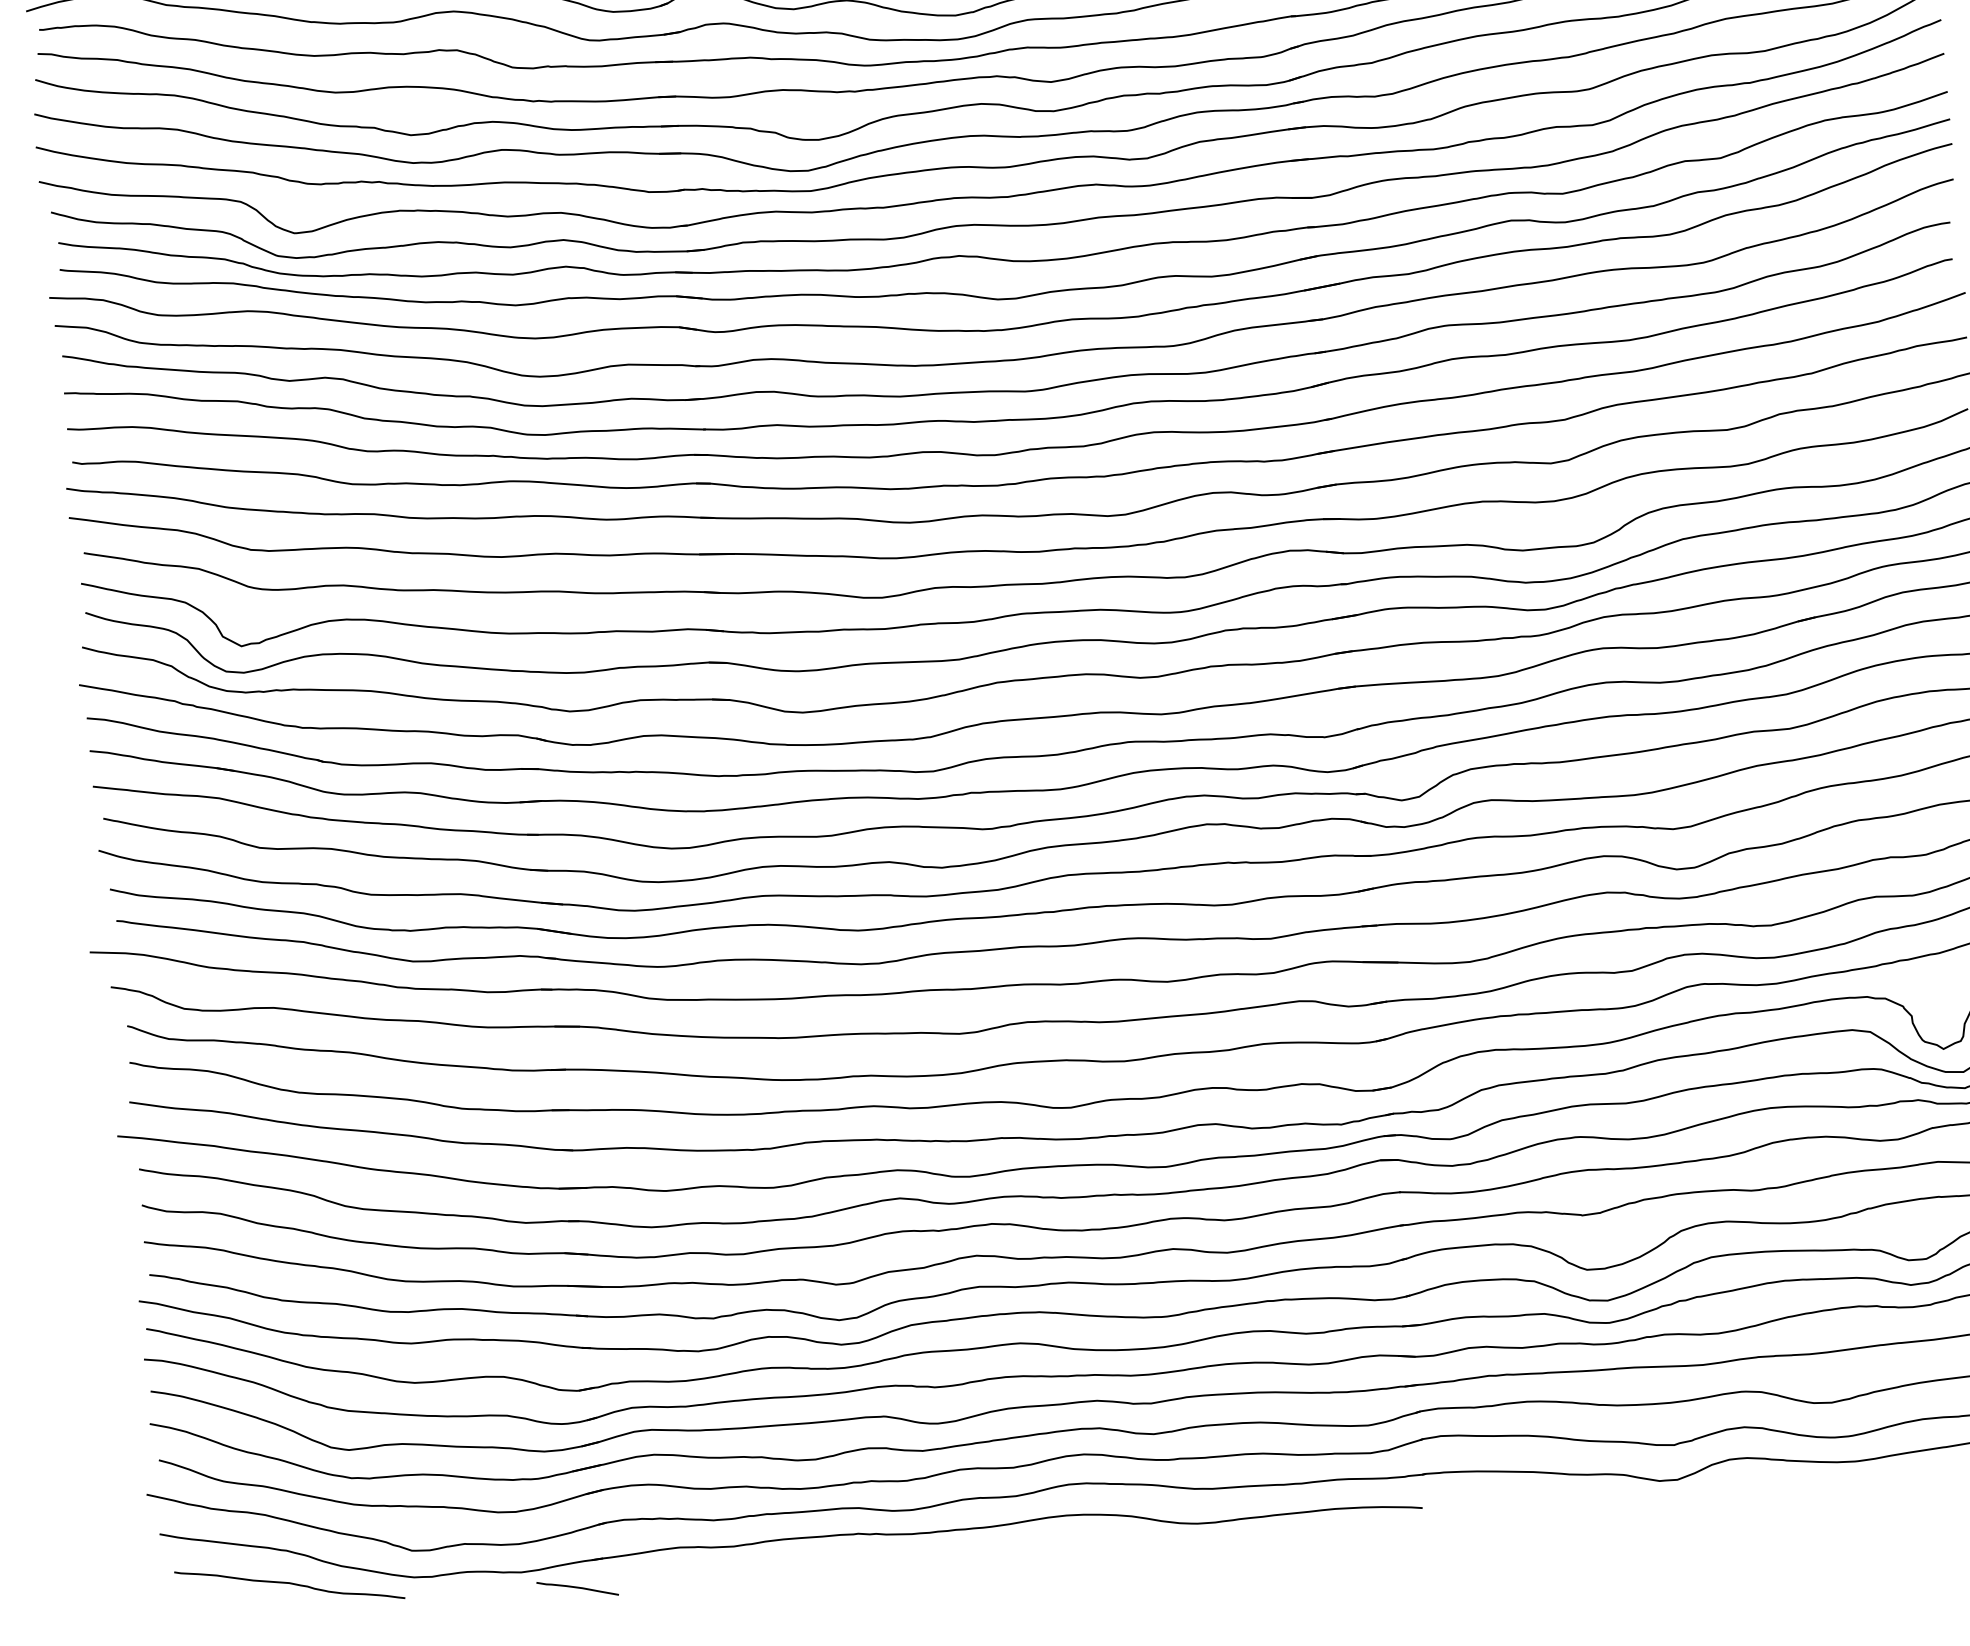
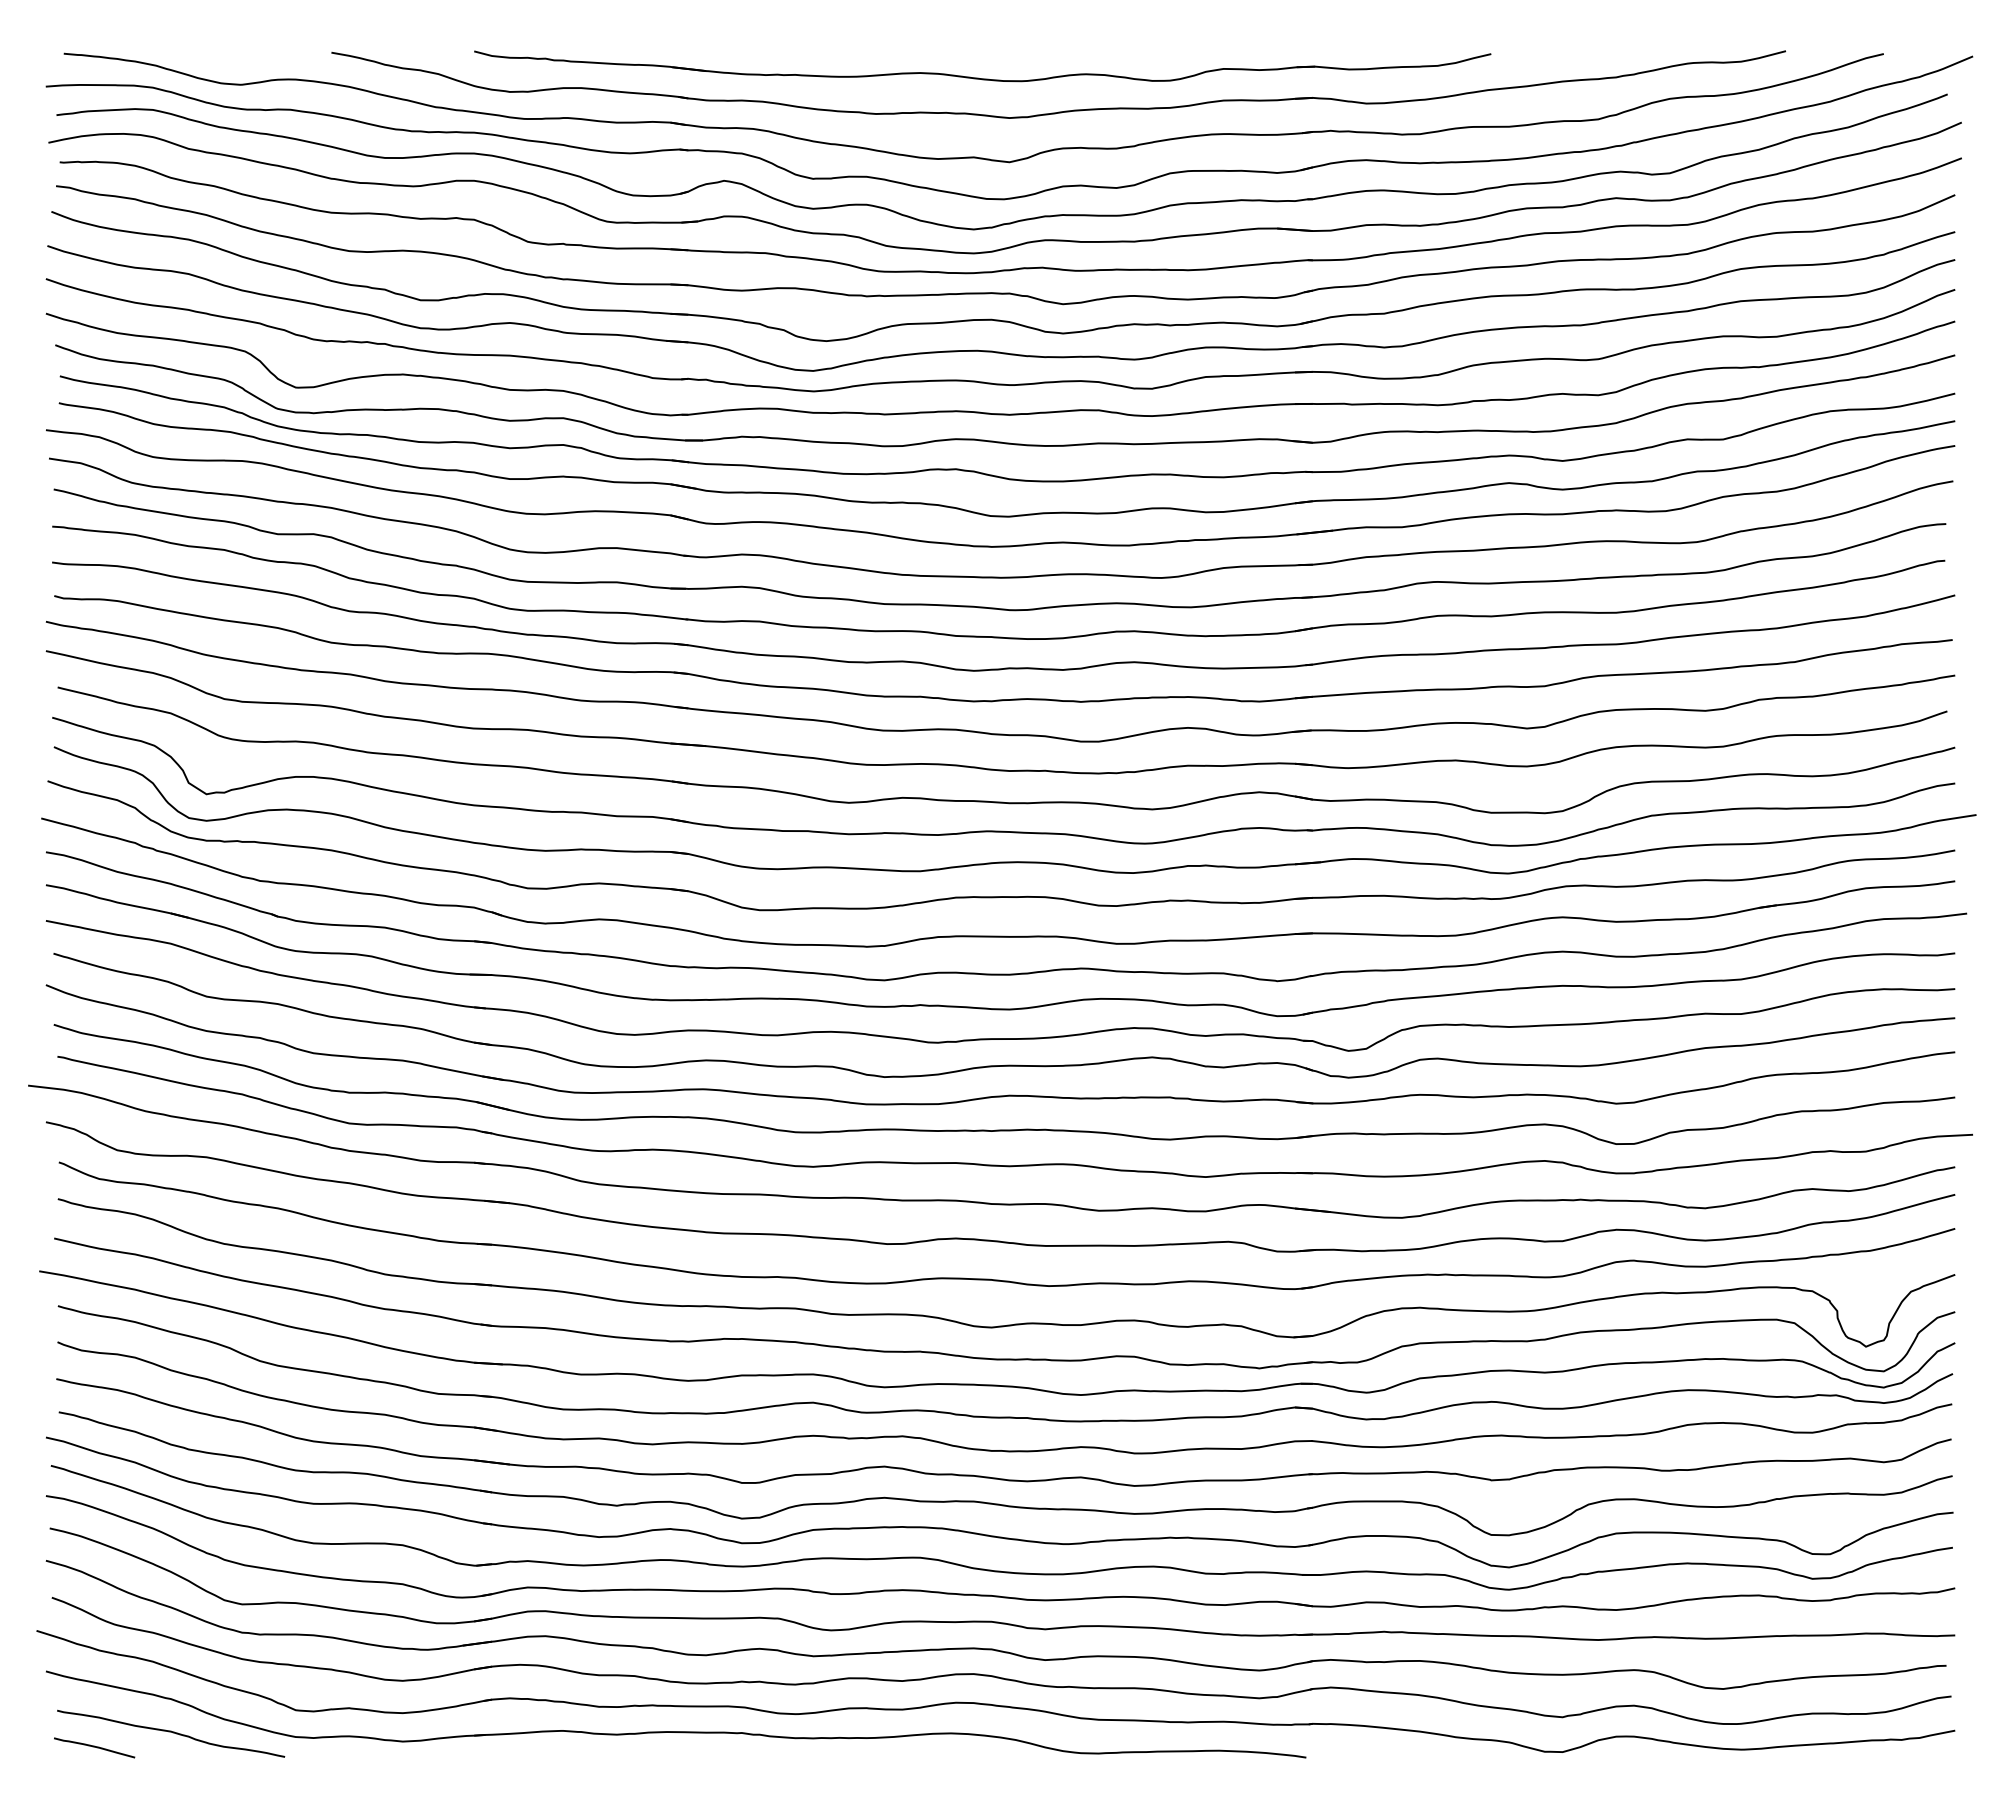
curve: (577, 1588) -> (94, 1747), moved

